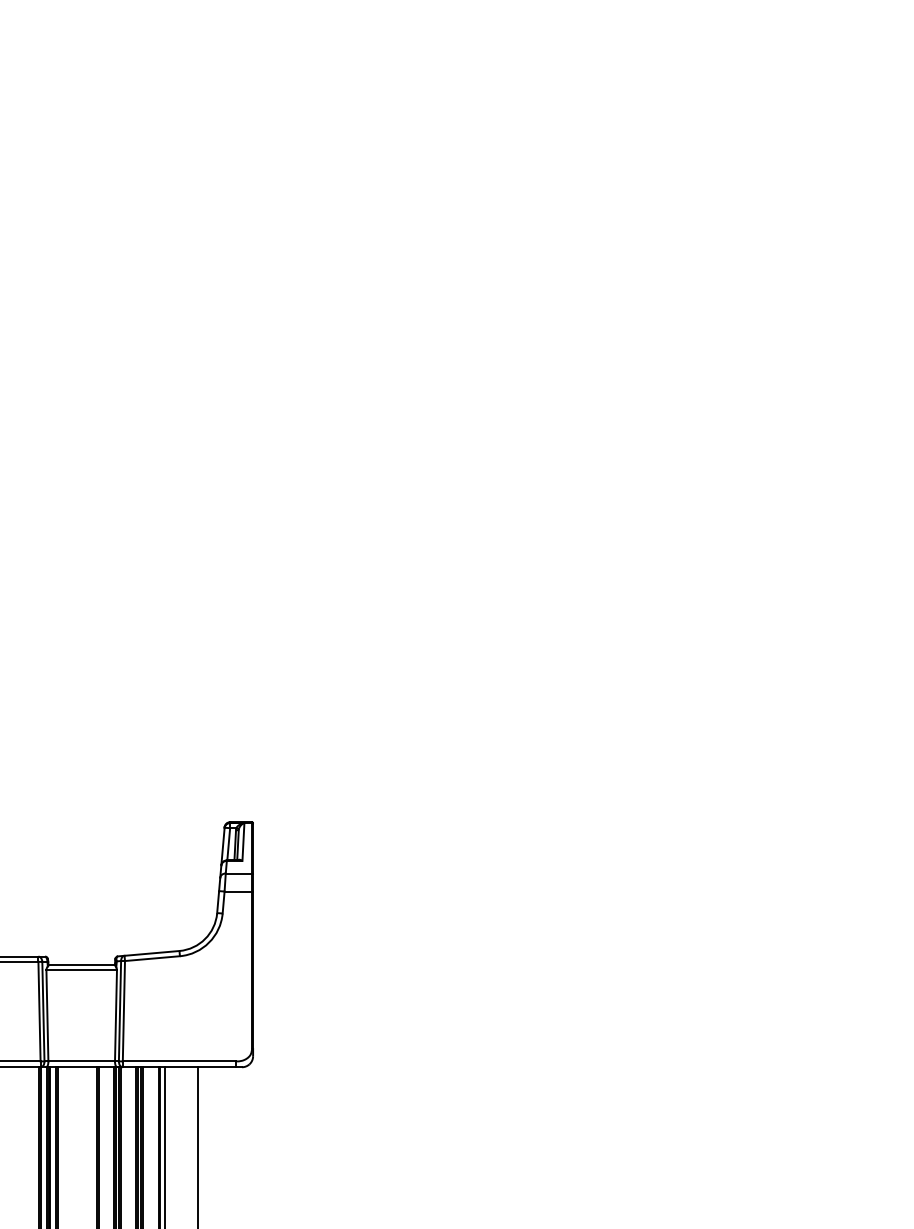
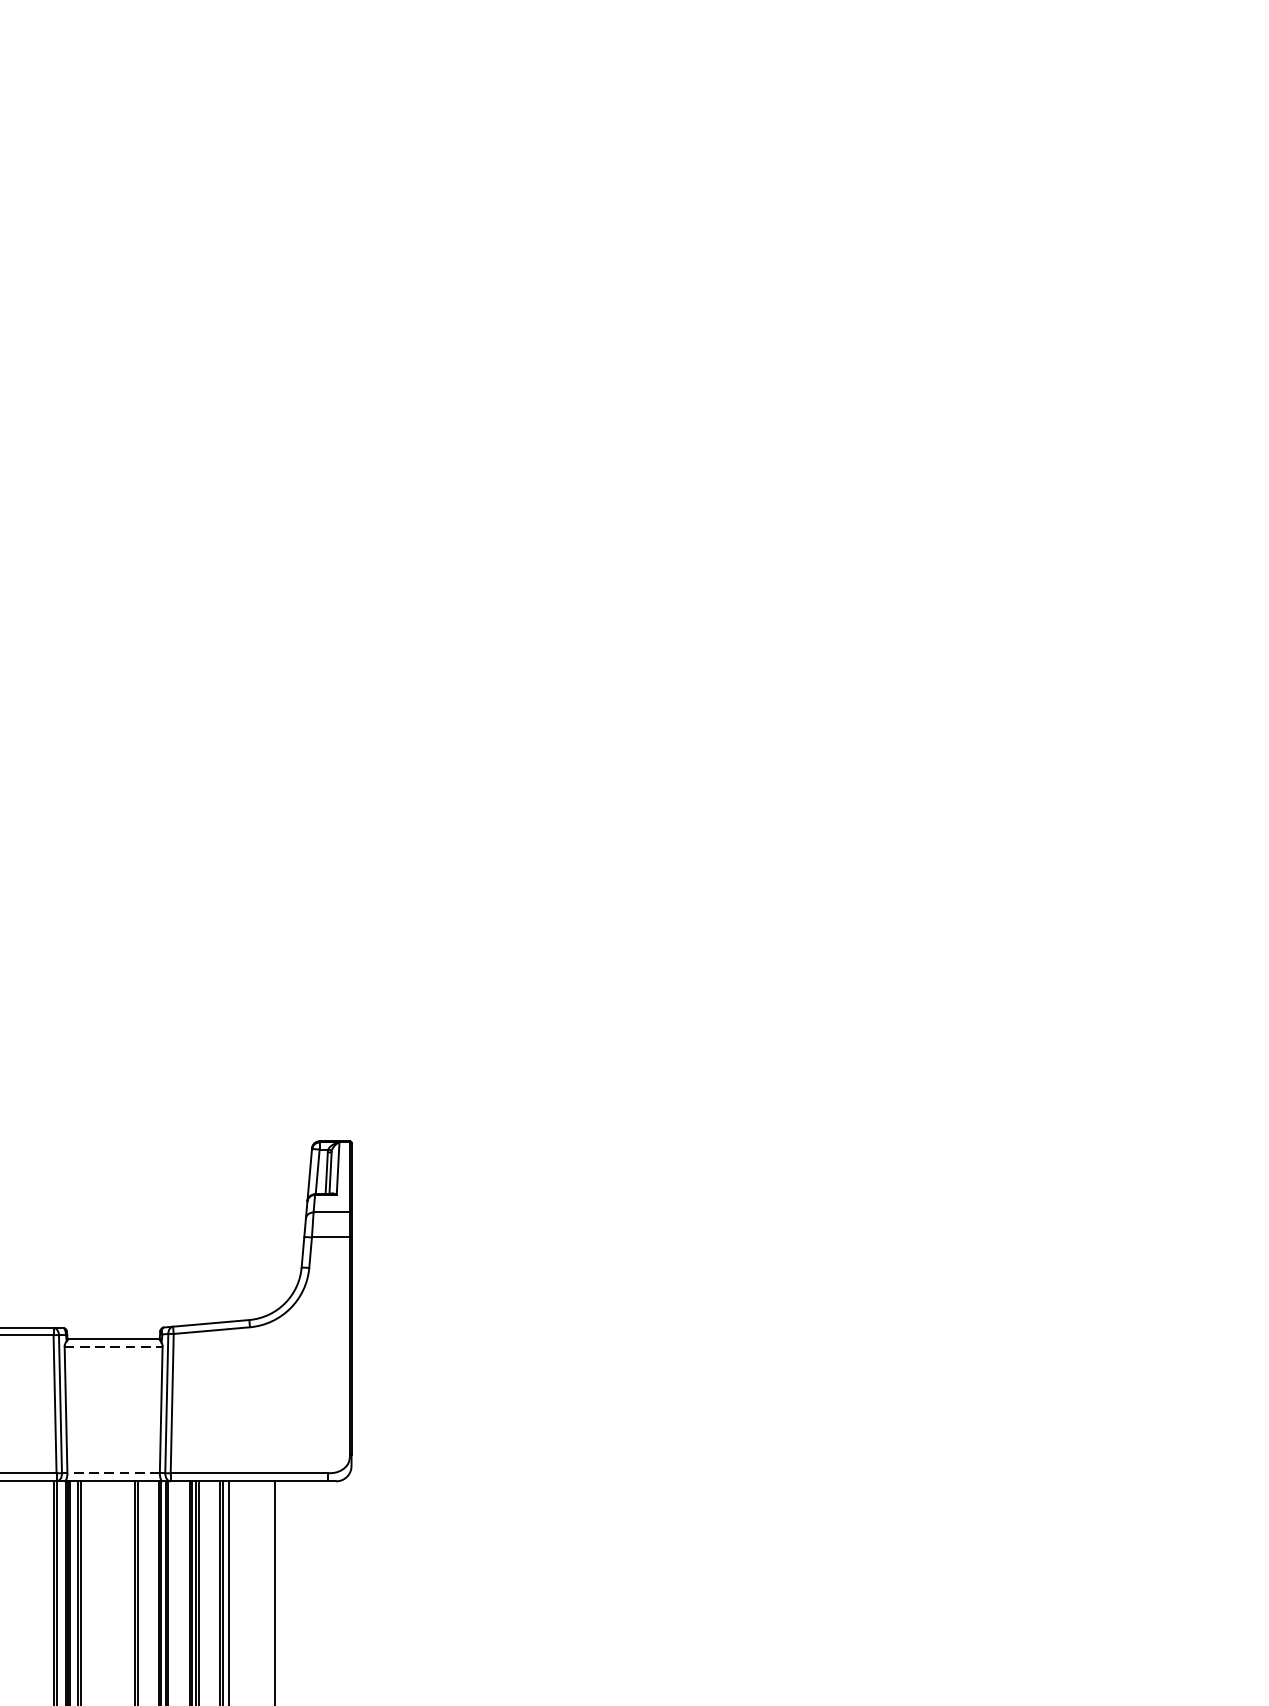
line: (82, 970) -> (114, 1347), solid -> dashed
line: (81, 1061) -> (113, 1473), solid -> dashed

